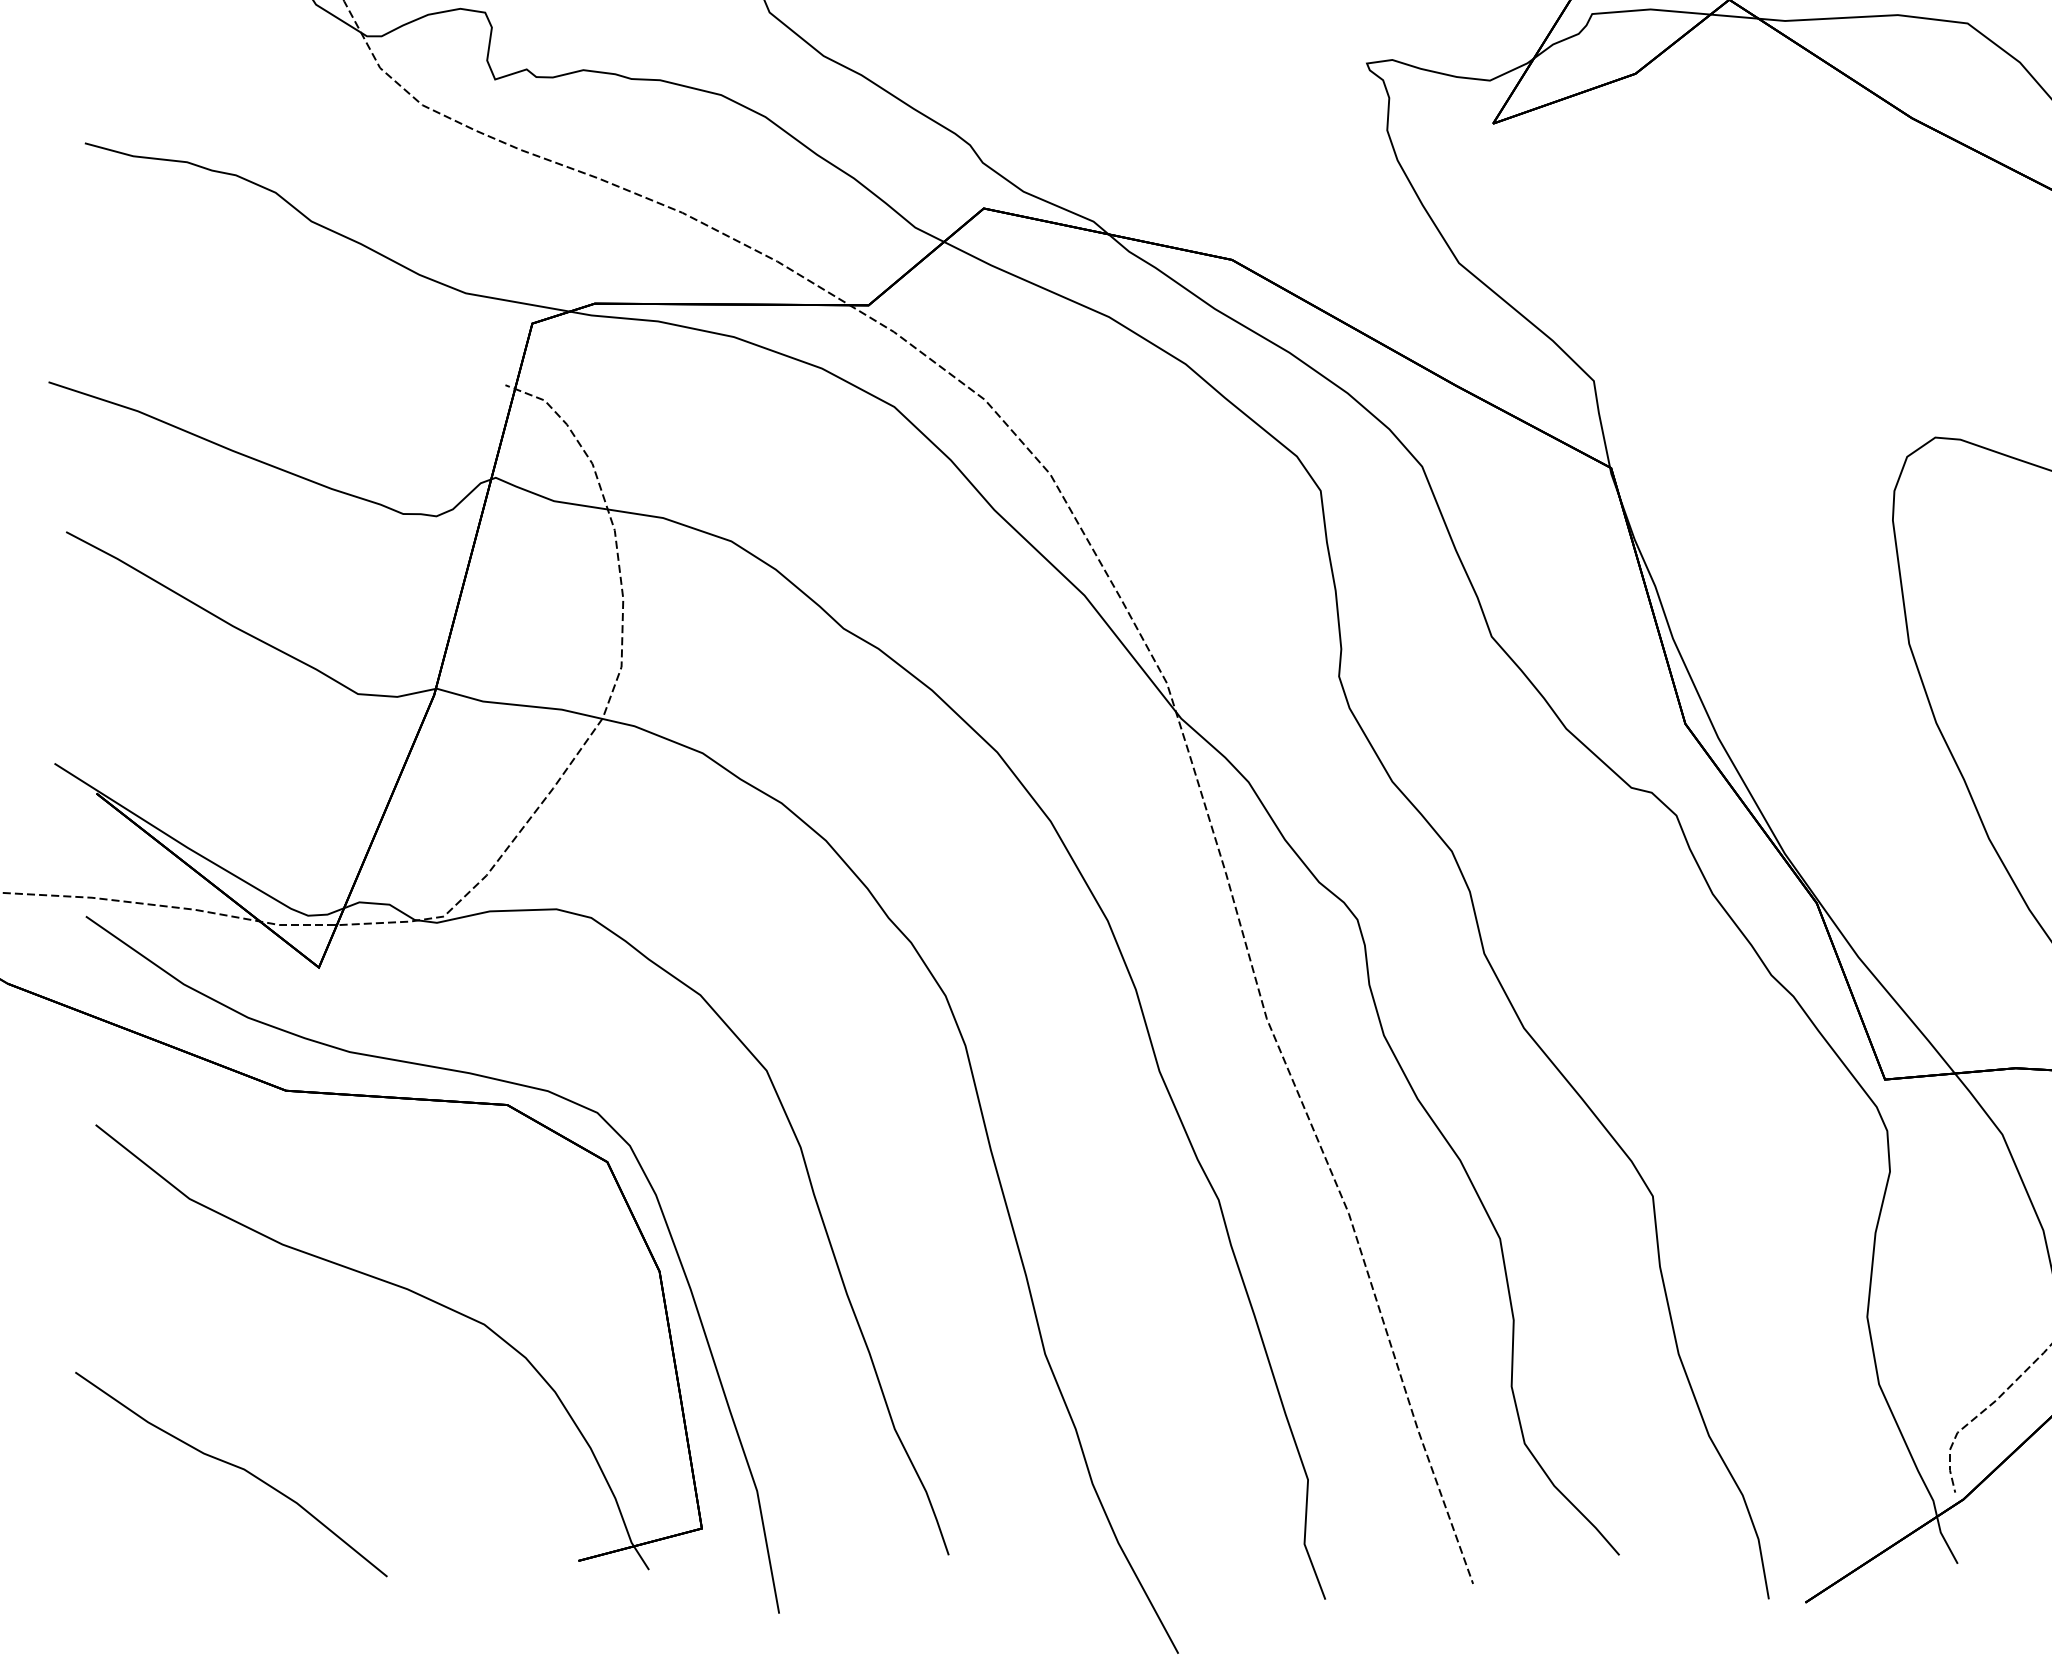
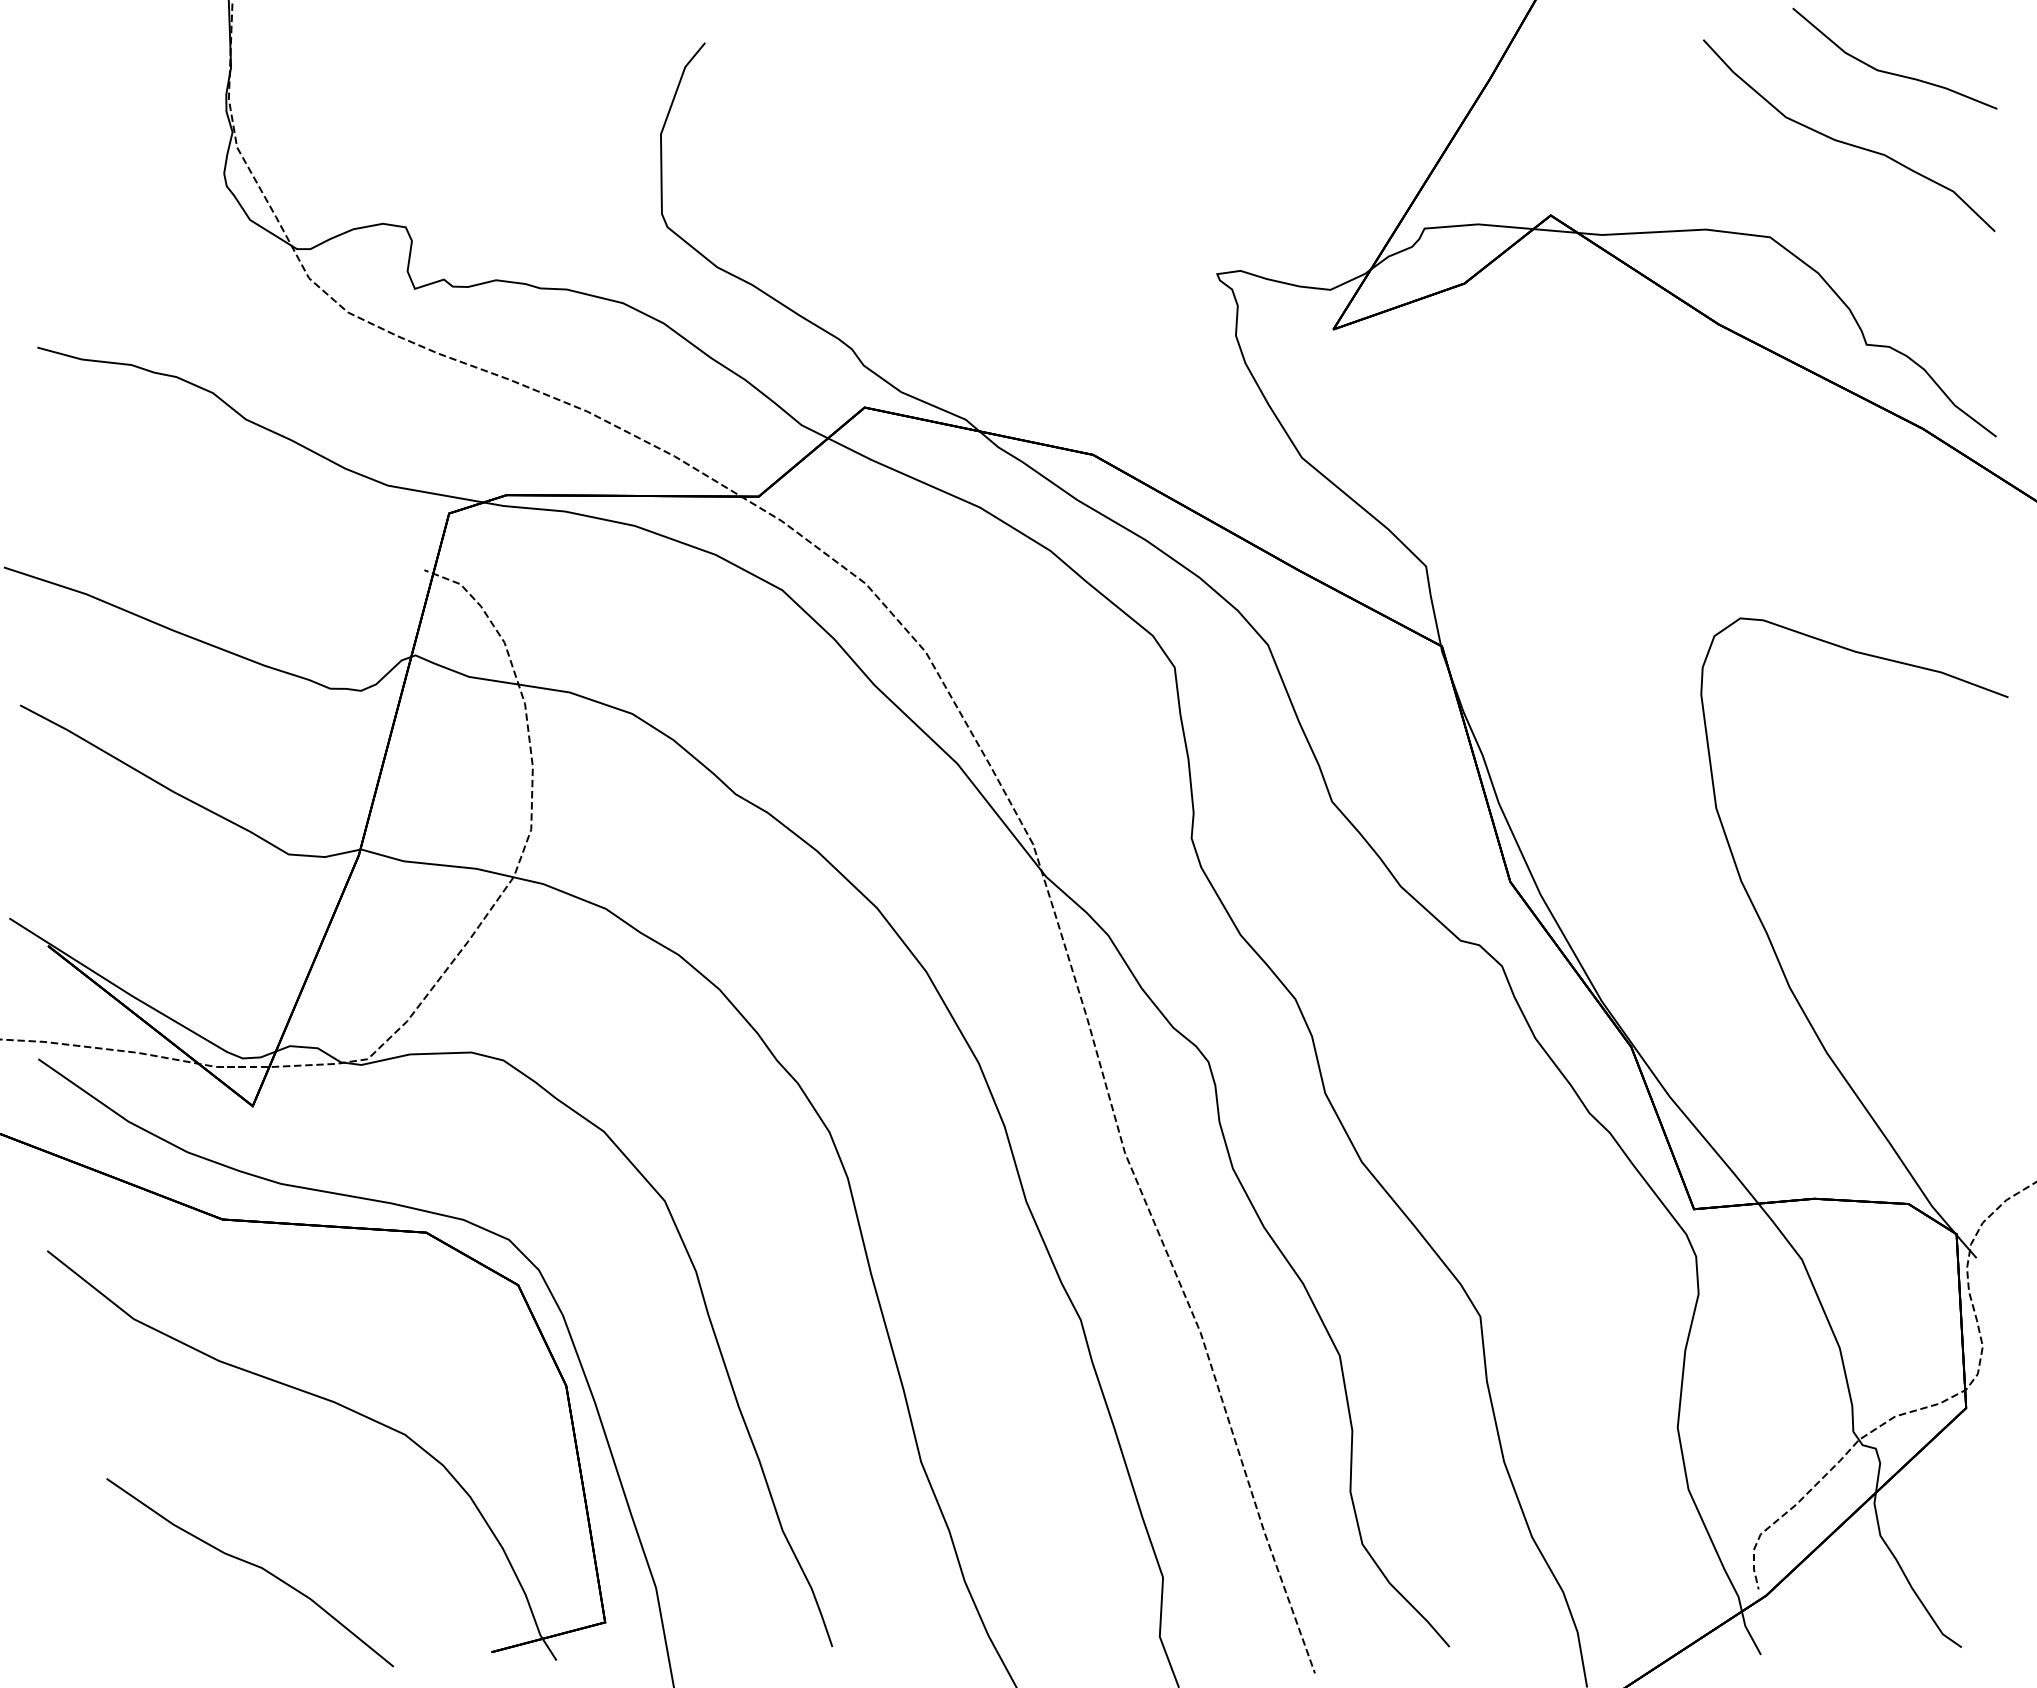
part: (236, 1467) -> (254, 1566), moved

